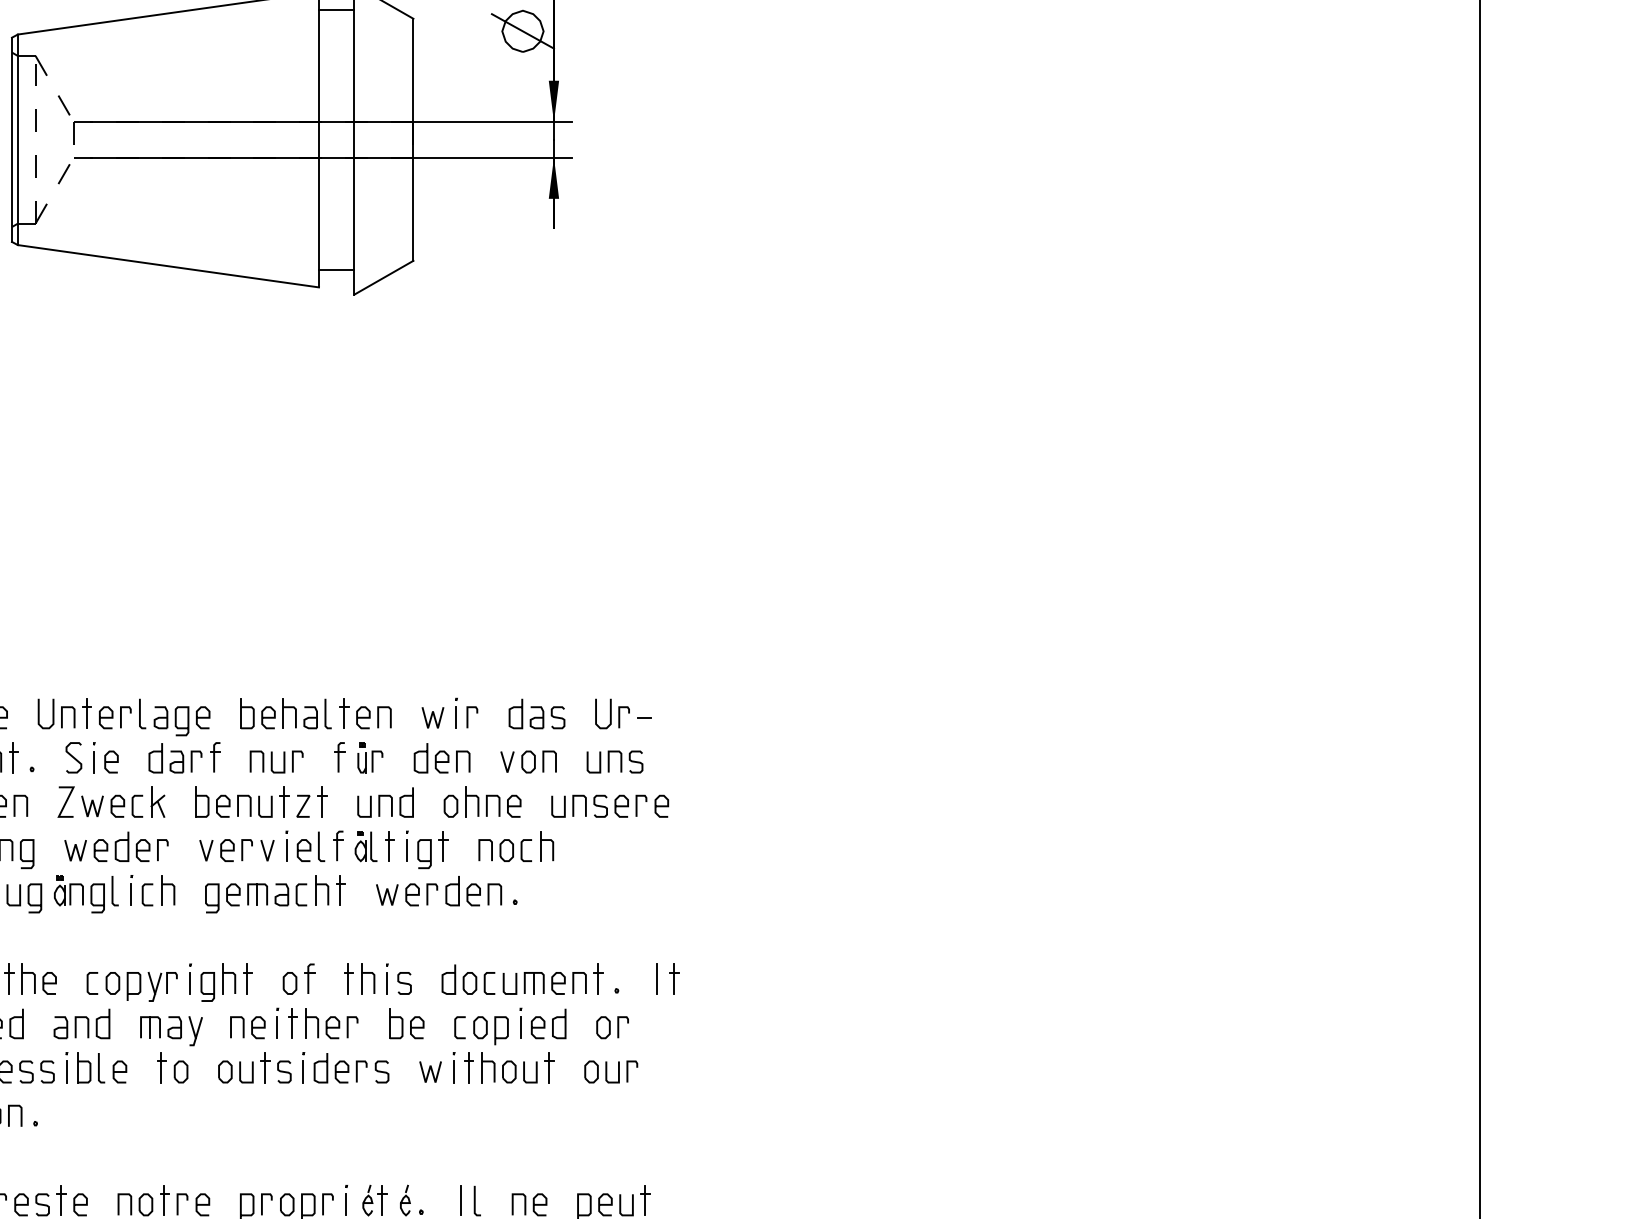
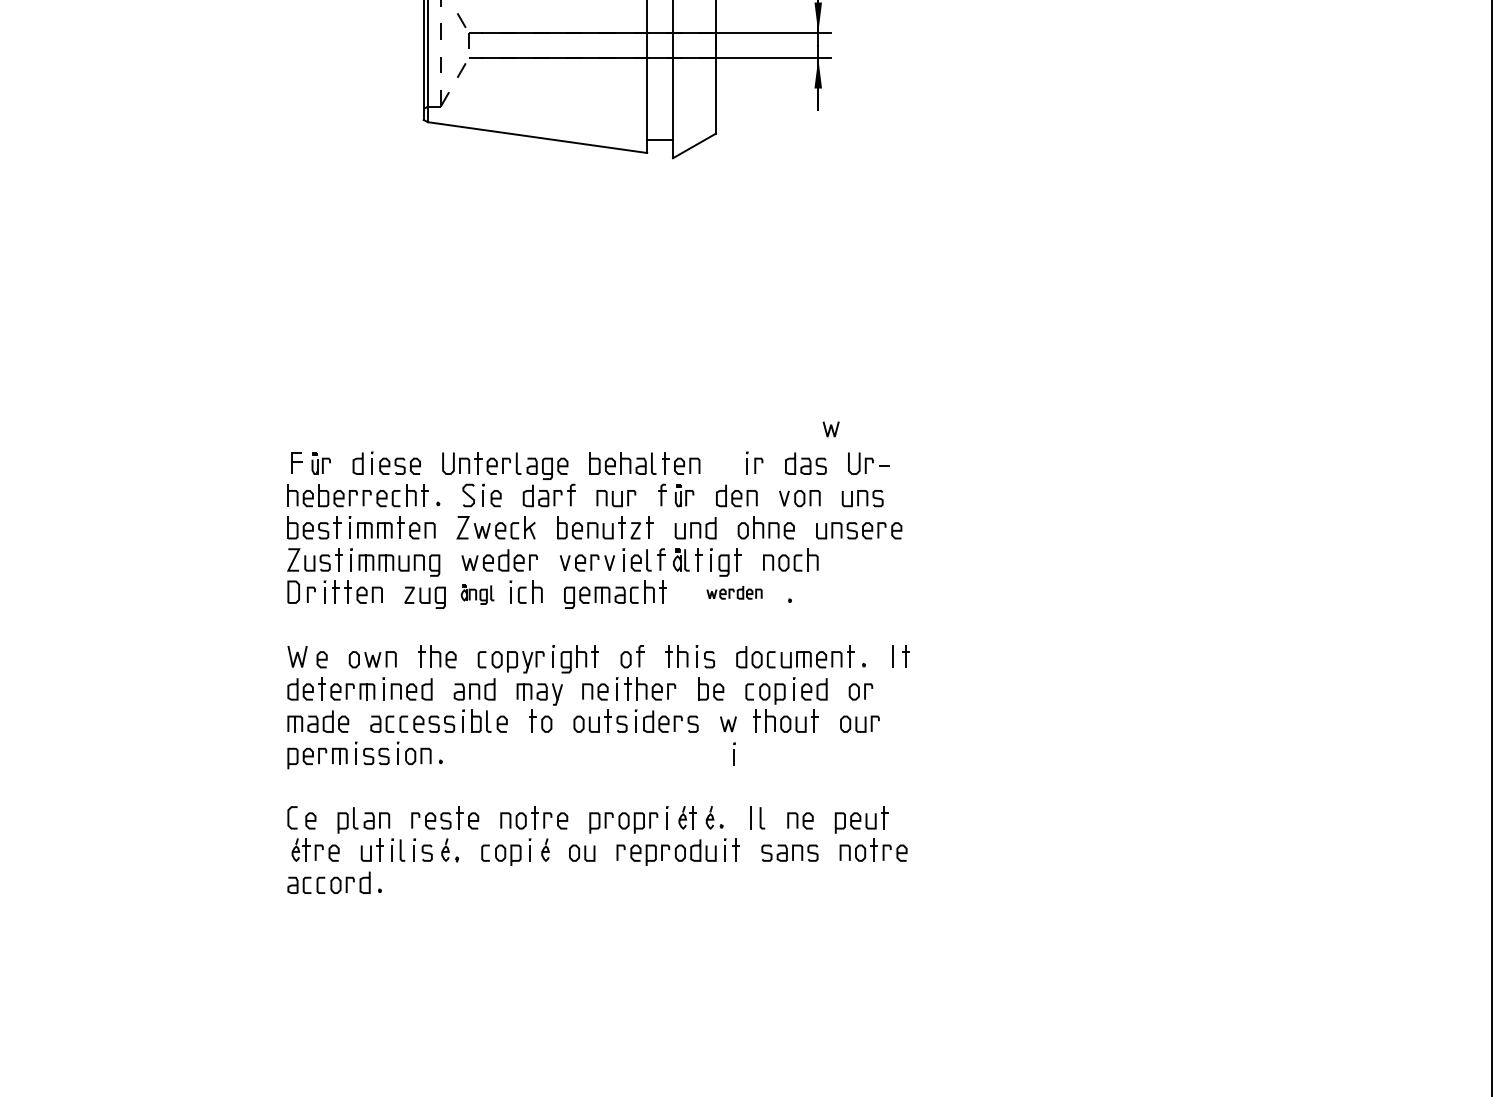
line: (432, 717) -> (830, 429), moved
part: (438, 891) -> (734, 592), size x0.6
part: (85, 893) -> (477, 594), size x0.7
part: (454, 1066) -> (734, 753), moved

